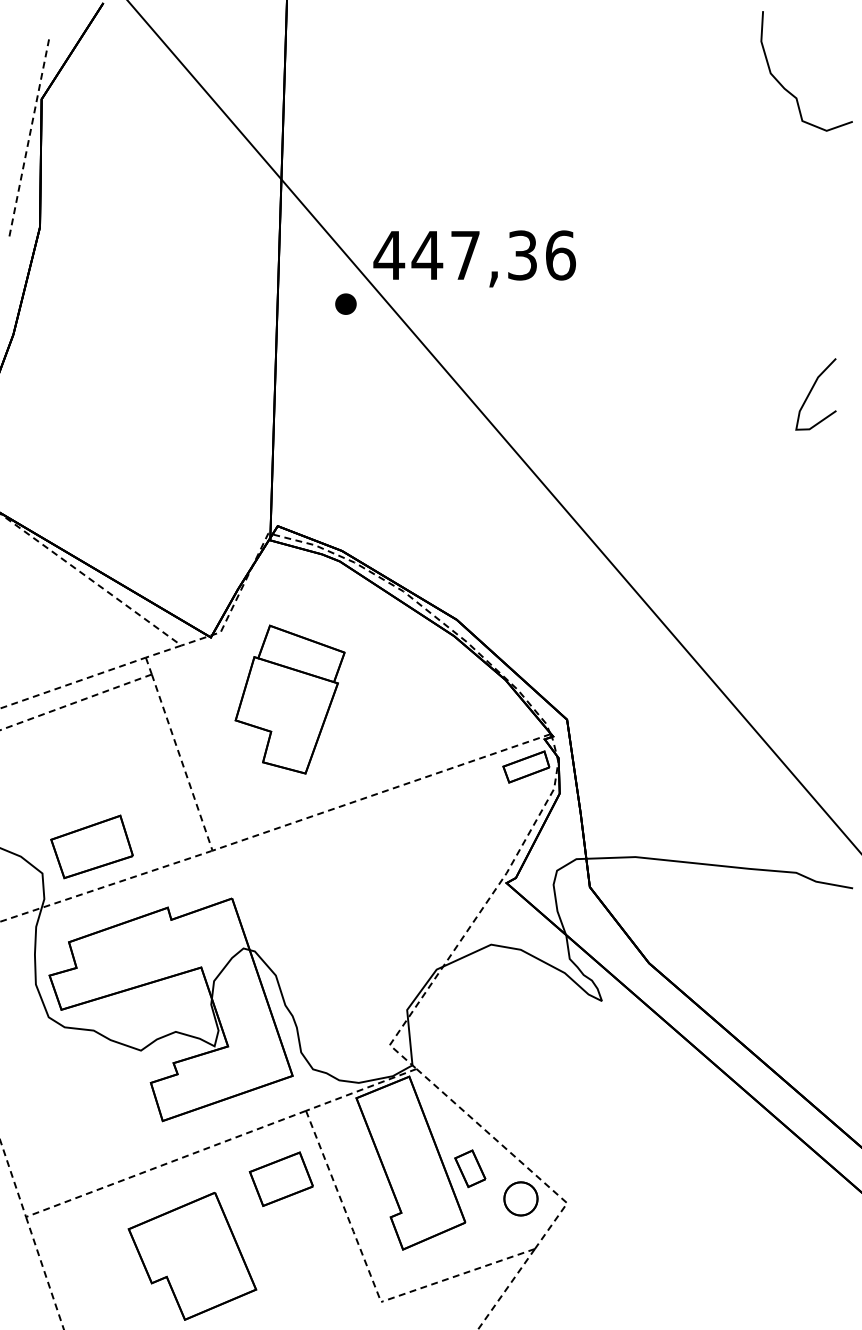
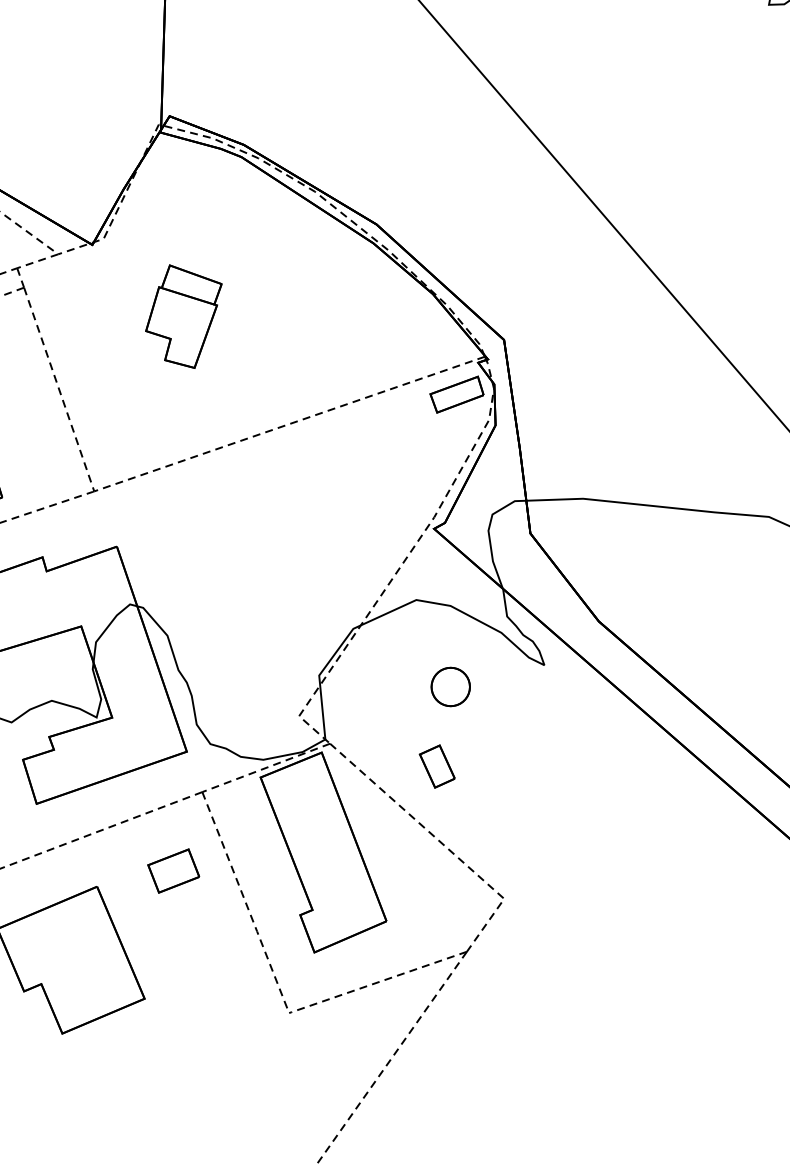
part: (289, 699) -> (183, 316), size x0.6
part: (470, 1168) -> (437, 766), moved
part: (280, 1178) -> (172, 870), size x0.7
part: (520, 1198) -> (450, 686), moved

